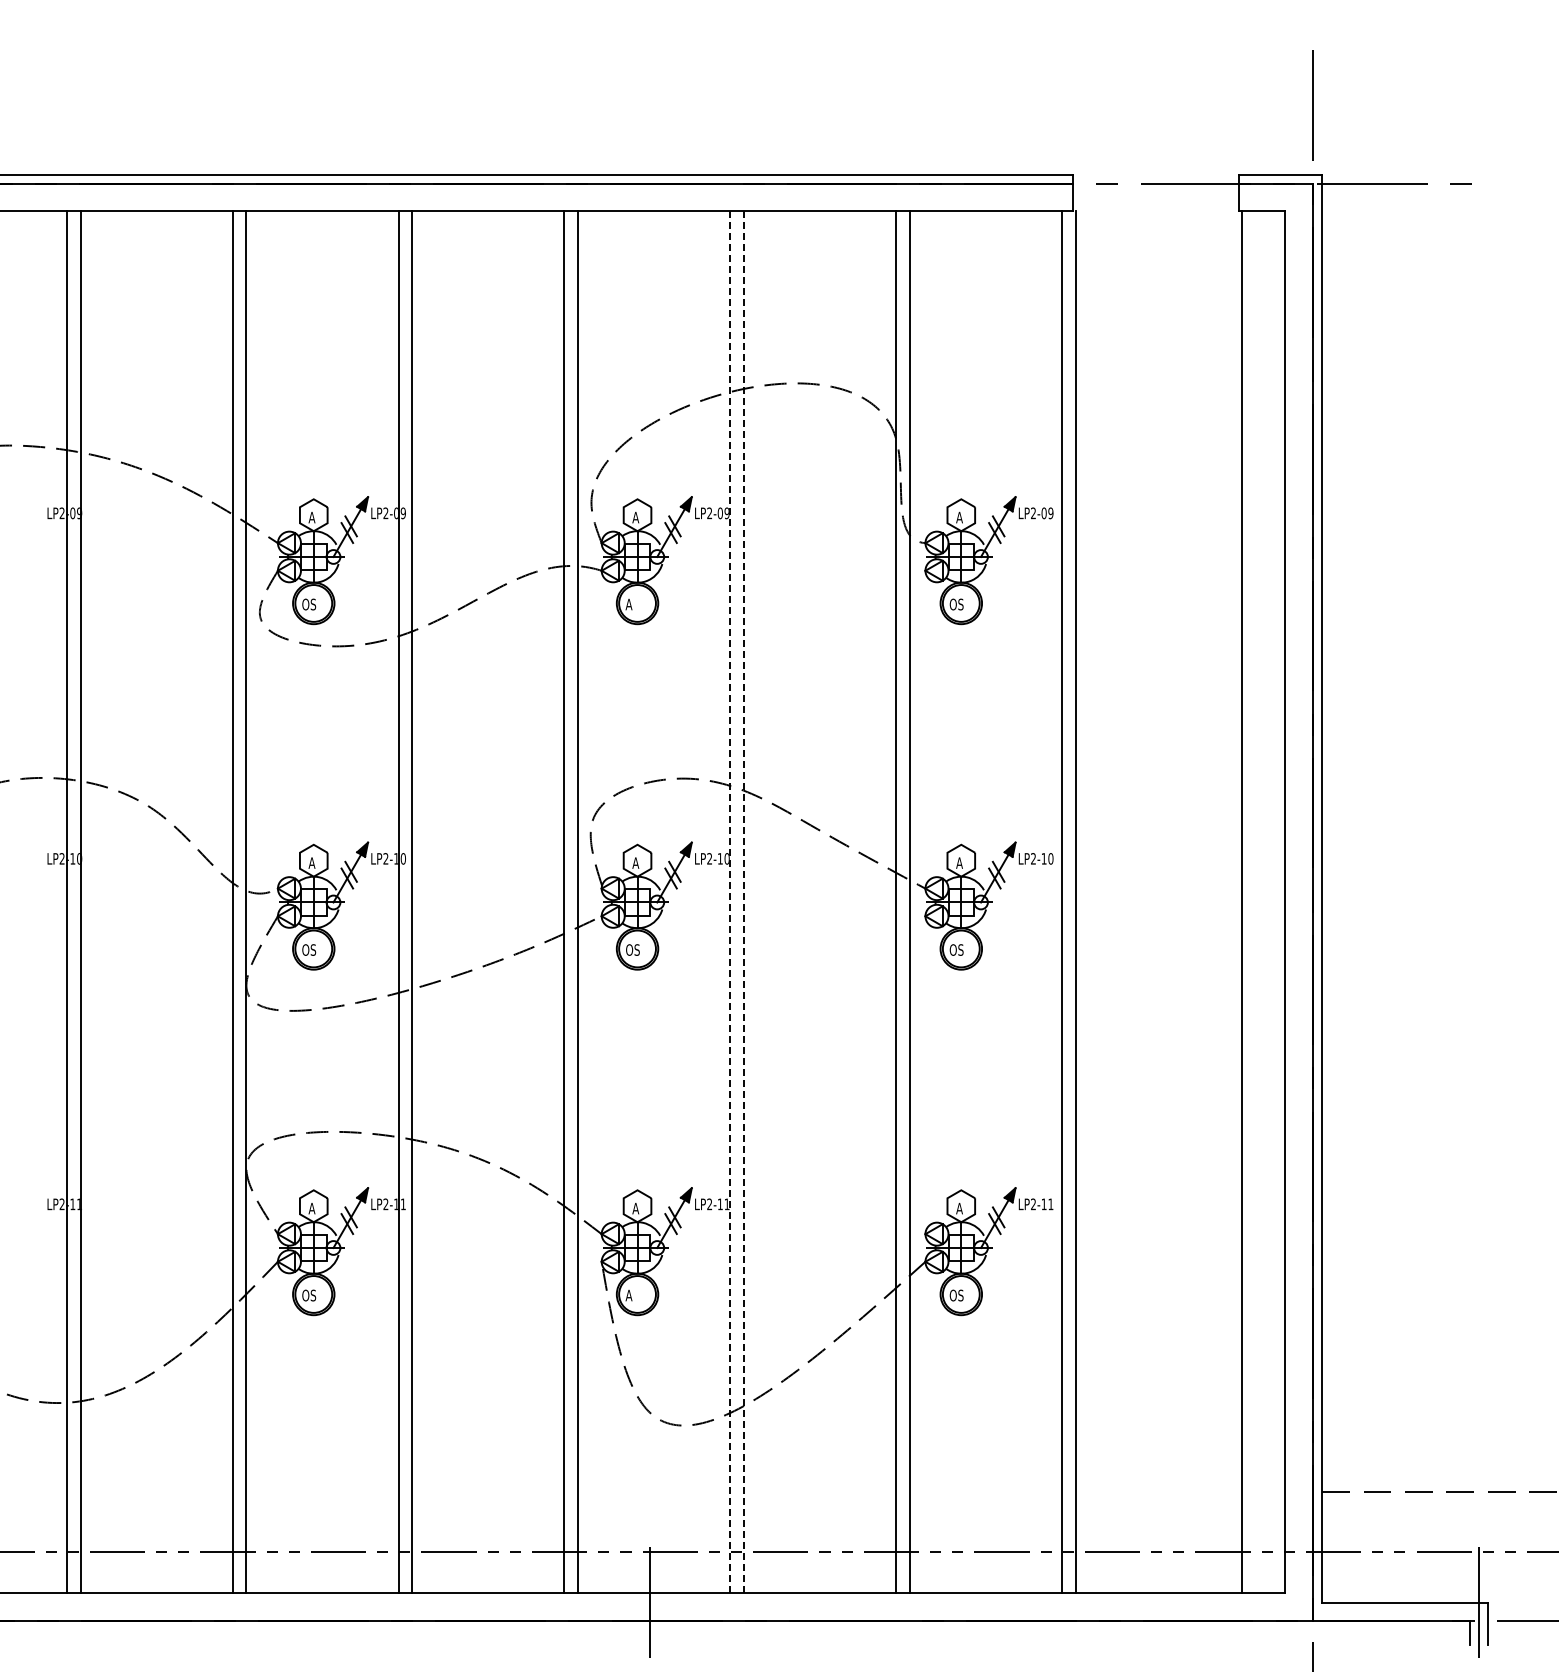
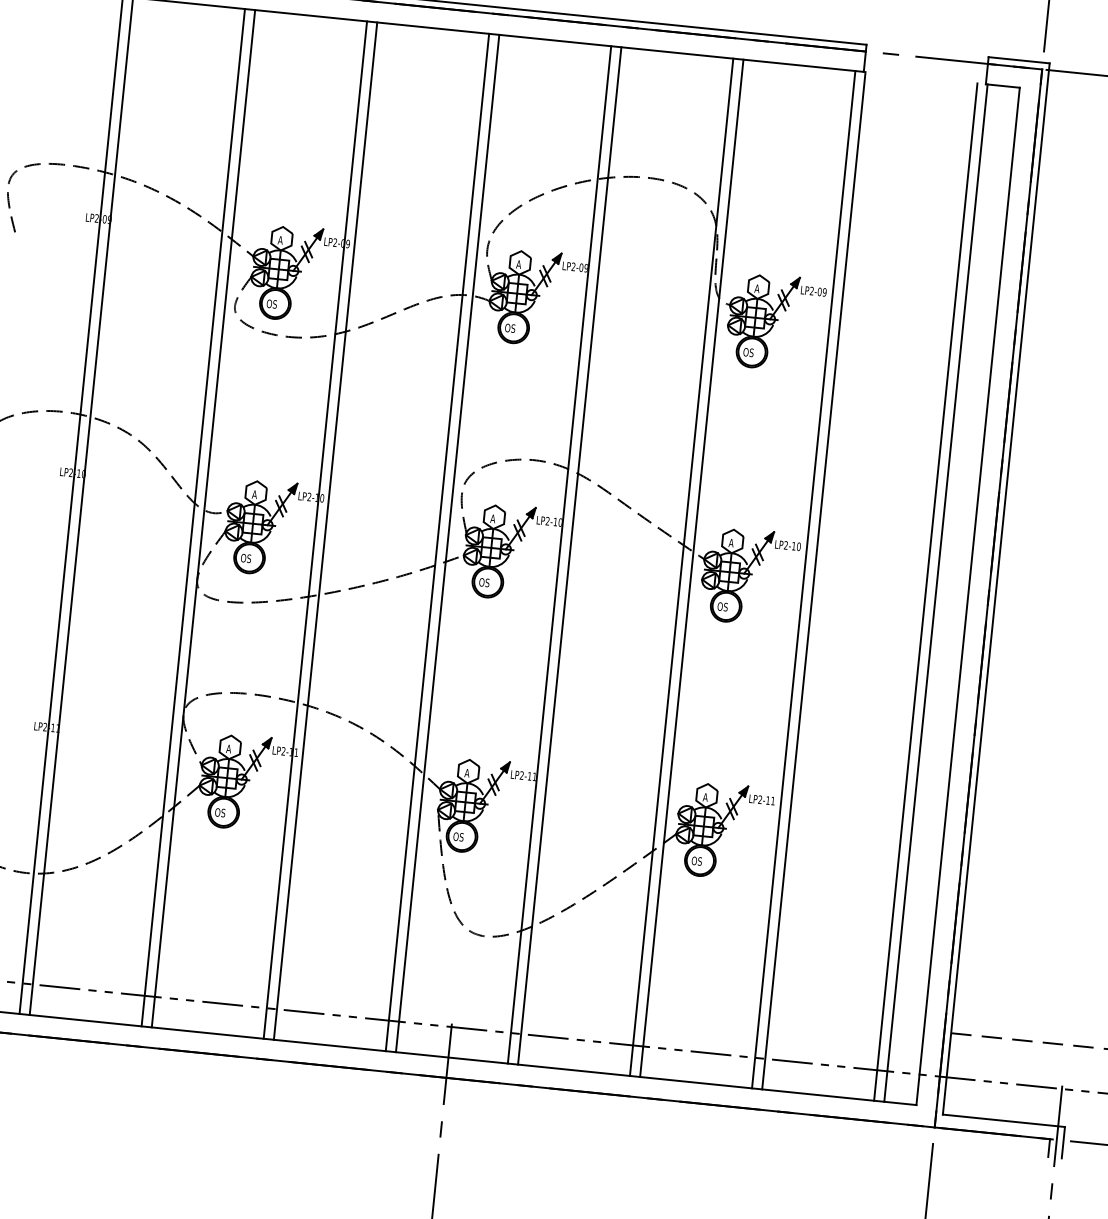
text: (632, 604) -> (509, 328), A -> OS
line: (730, 901) -> (559, 554), dashed -> solid
line: (744, 901) -> (570, 555), dashed -> solid
line: (1227, 902) -> (925, 592), added
text: (632, 1295) -> (458, 836), A -> OS

